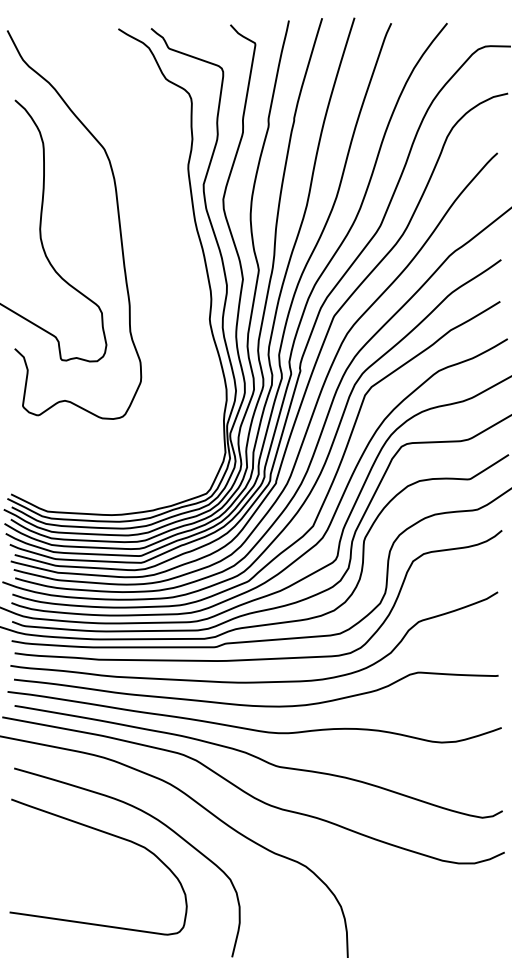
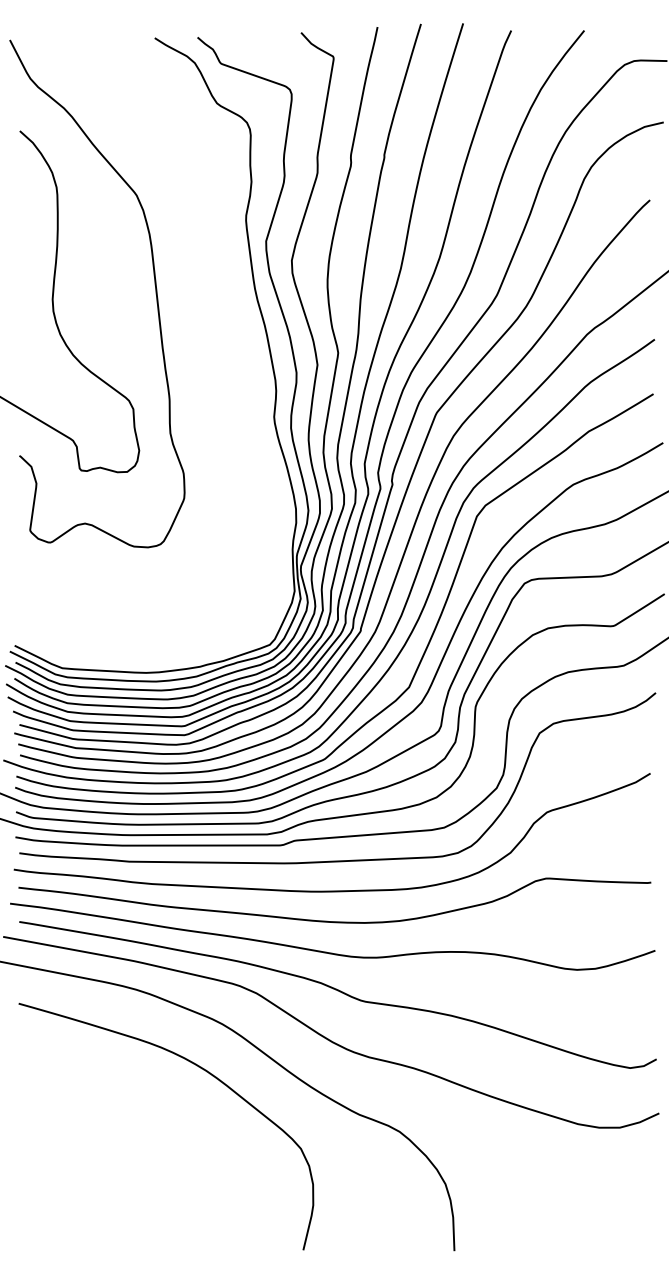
curve: (107, 834) -> (140, 1089), removed

